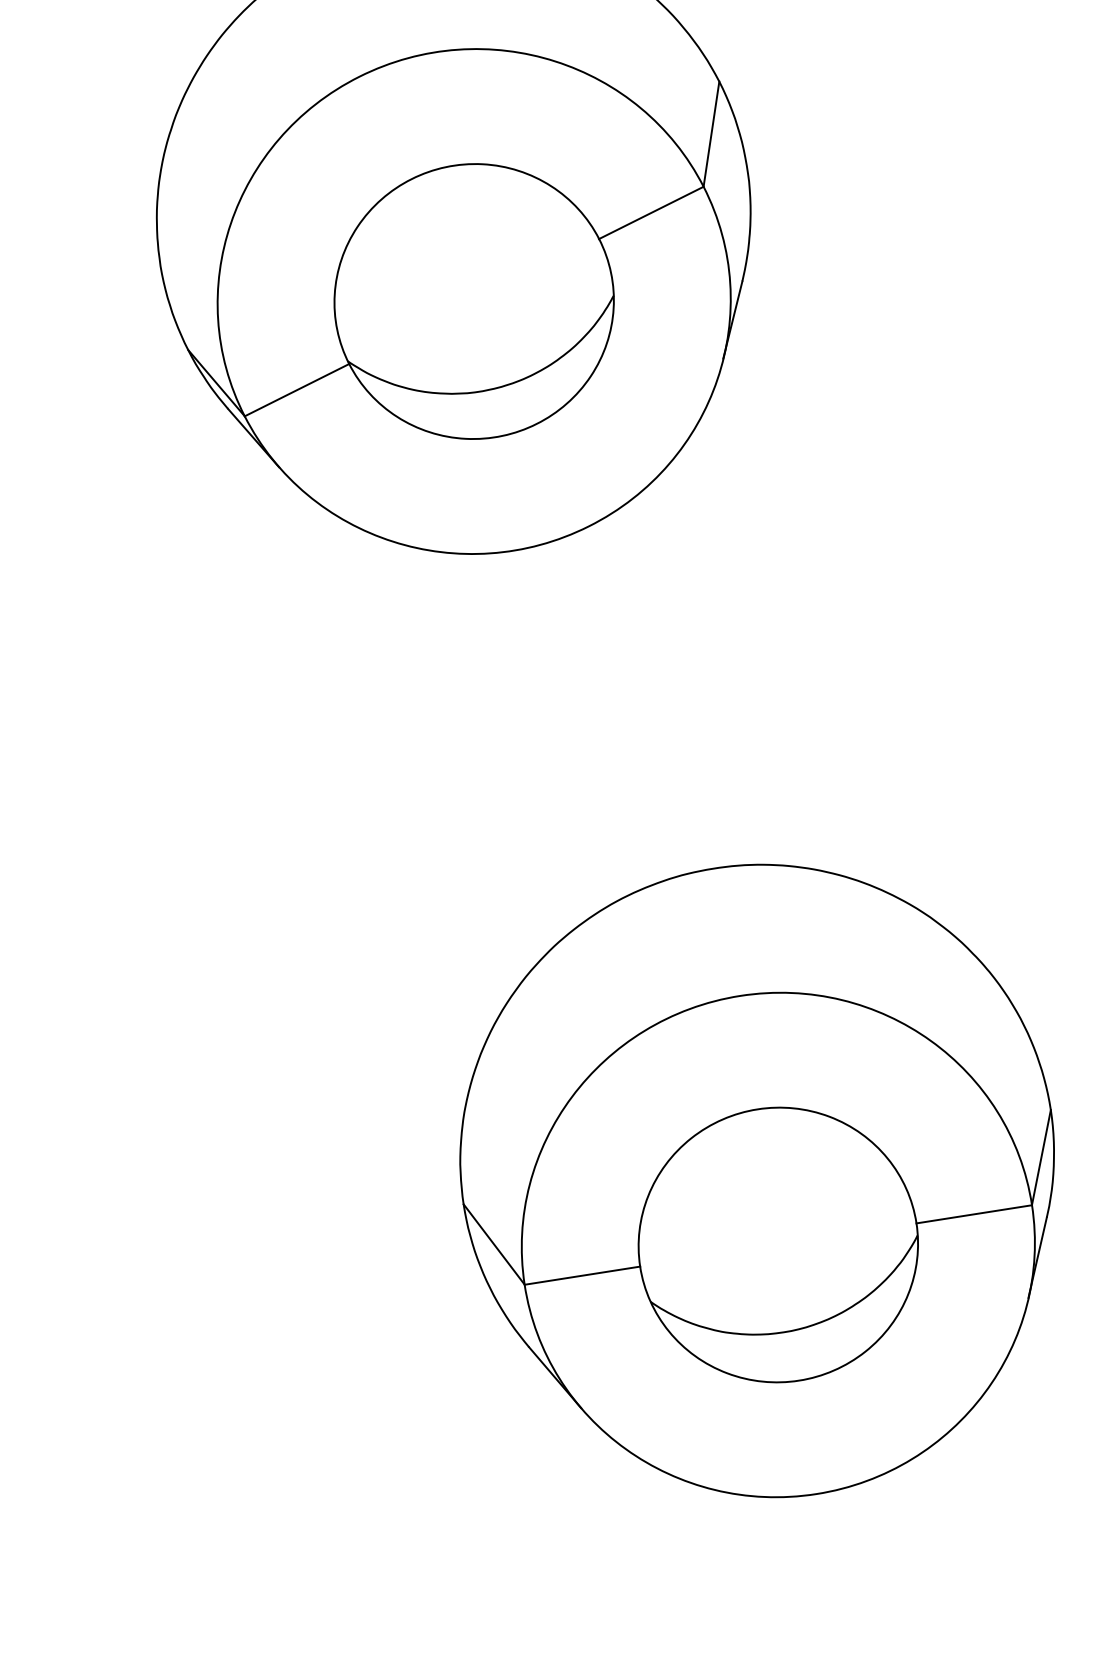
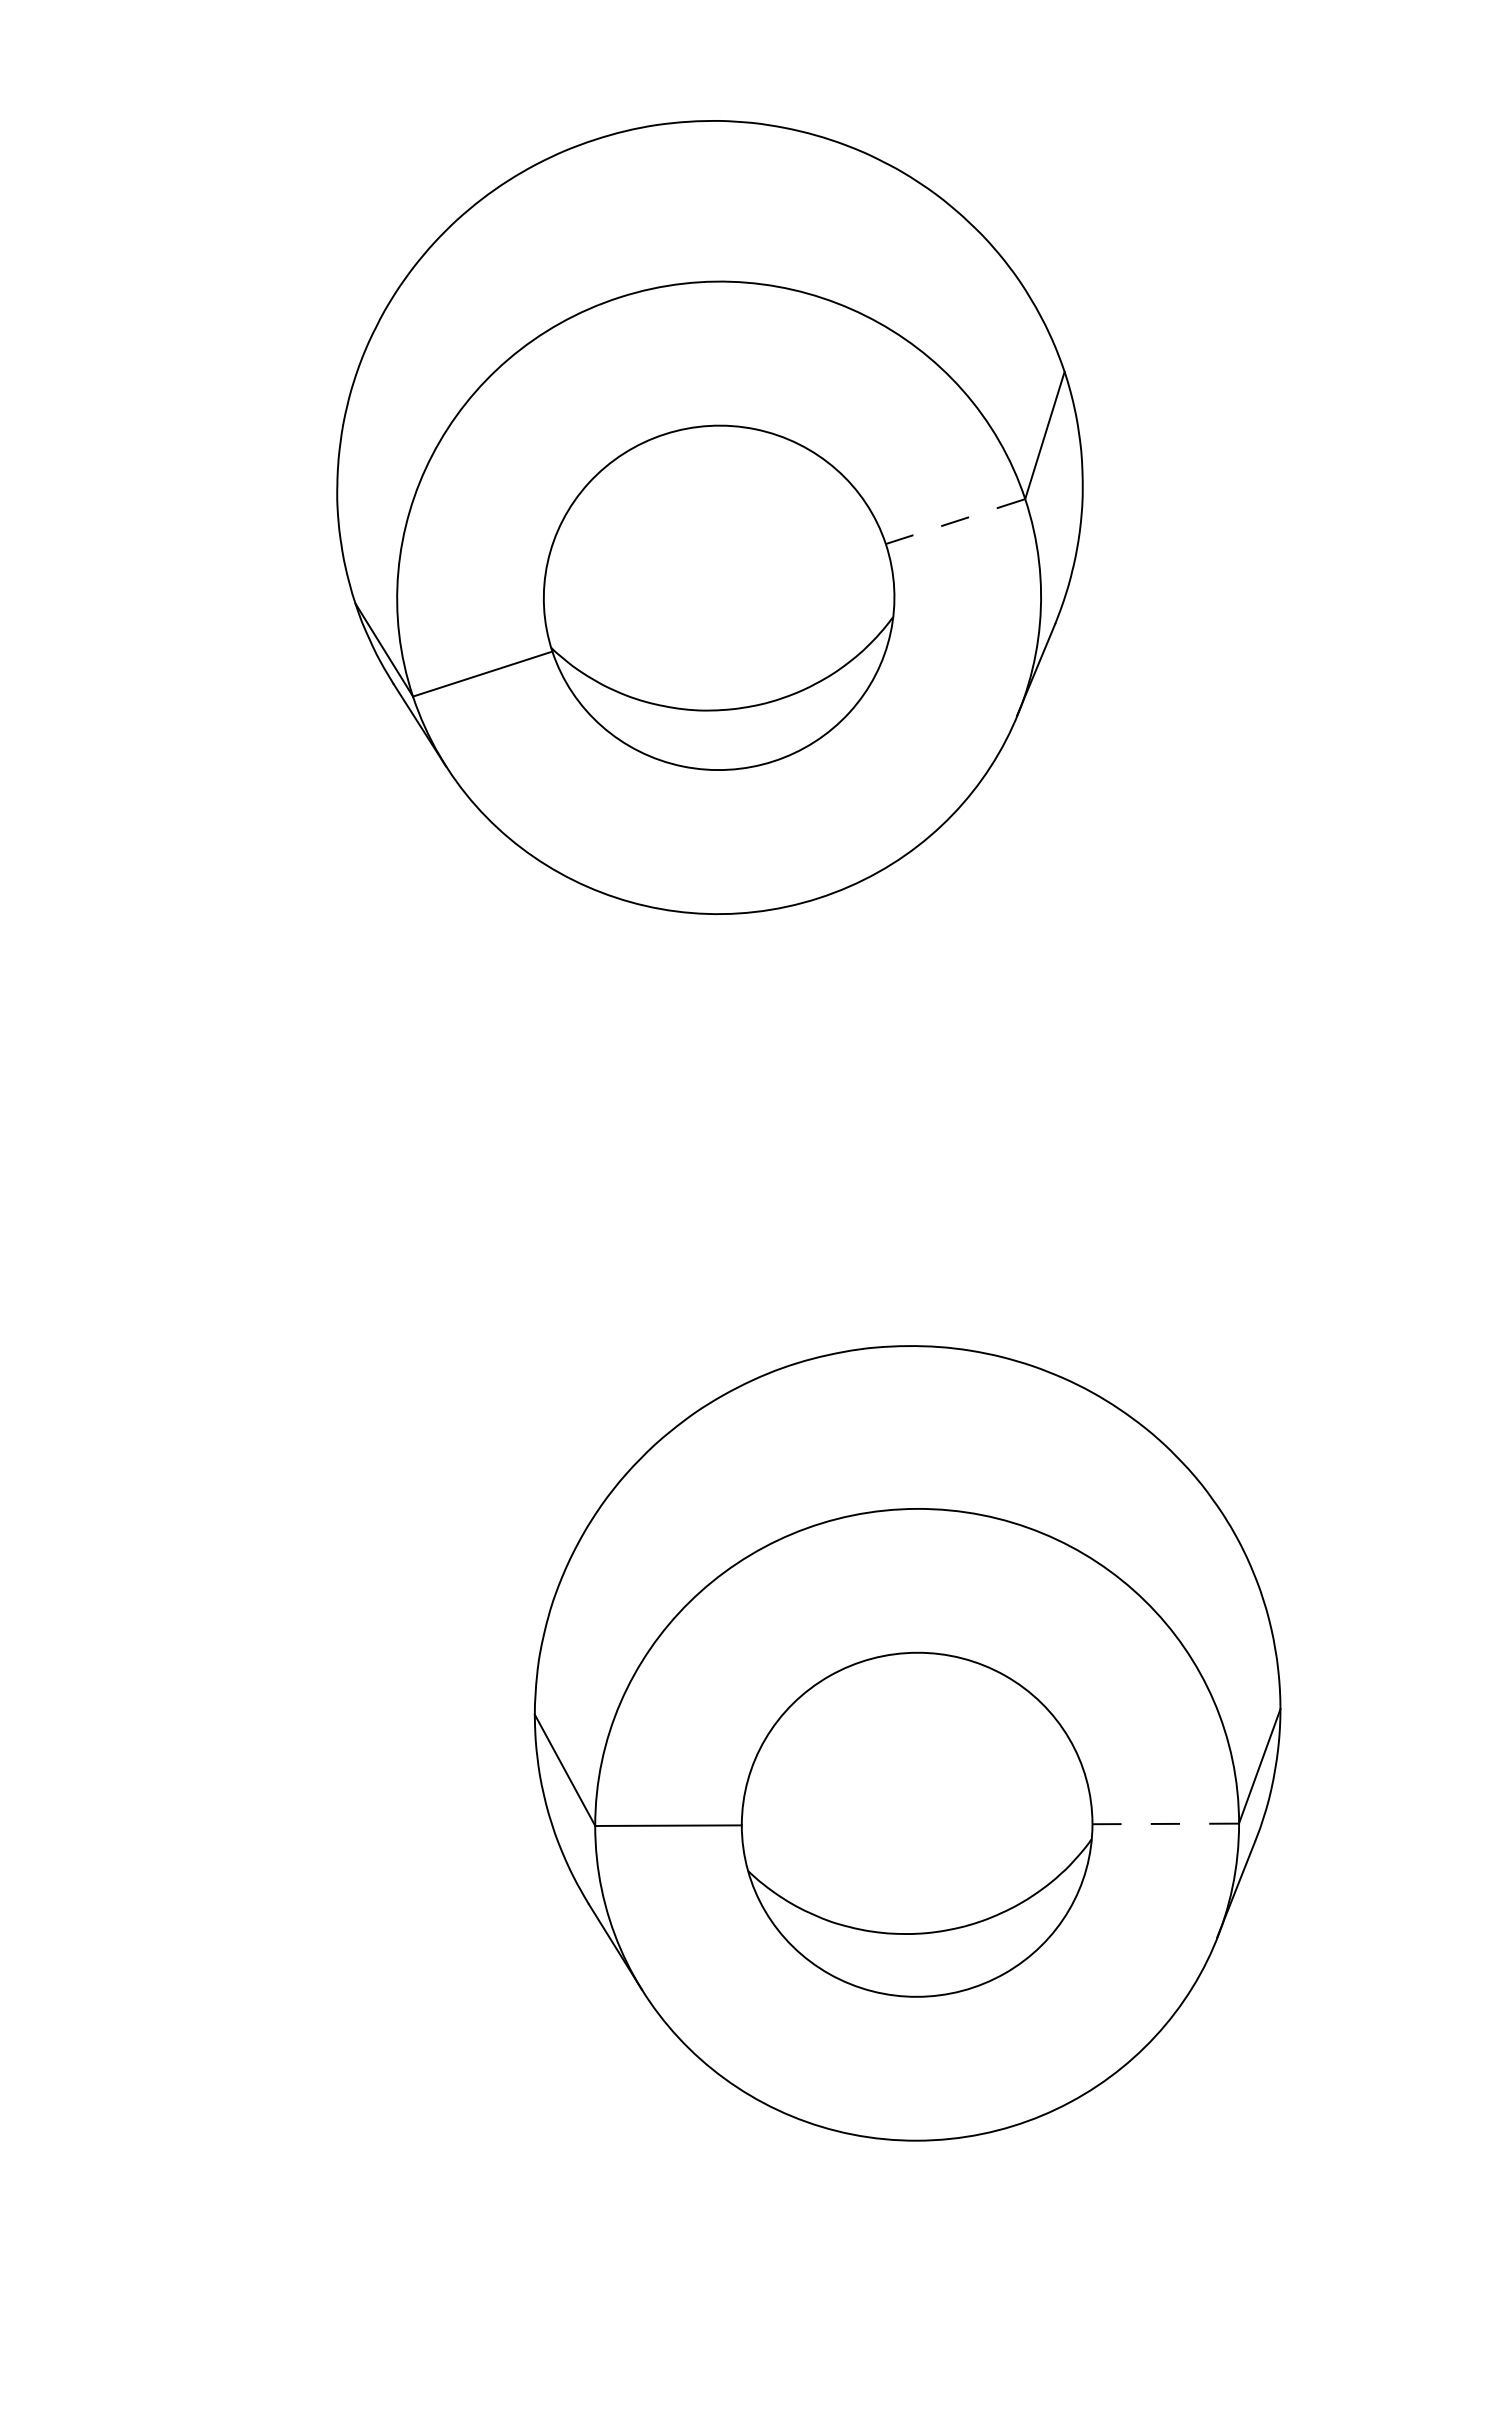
line: (651, 212) -> (955, 521), solid -> dashed
line: (974, 1213) -> (1166, 1823), solid -> dashed

